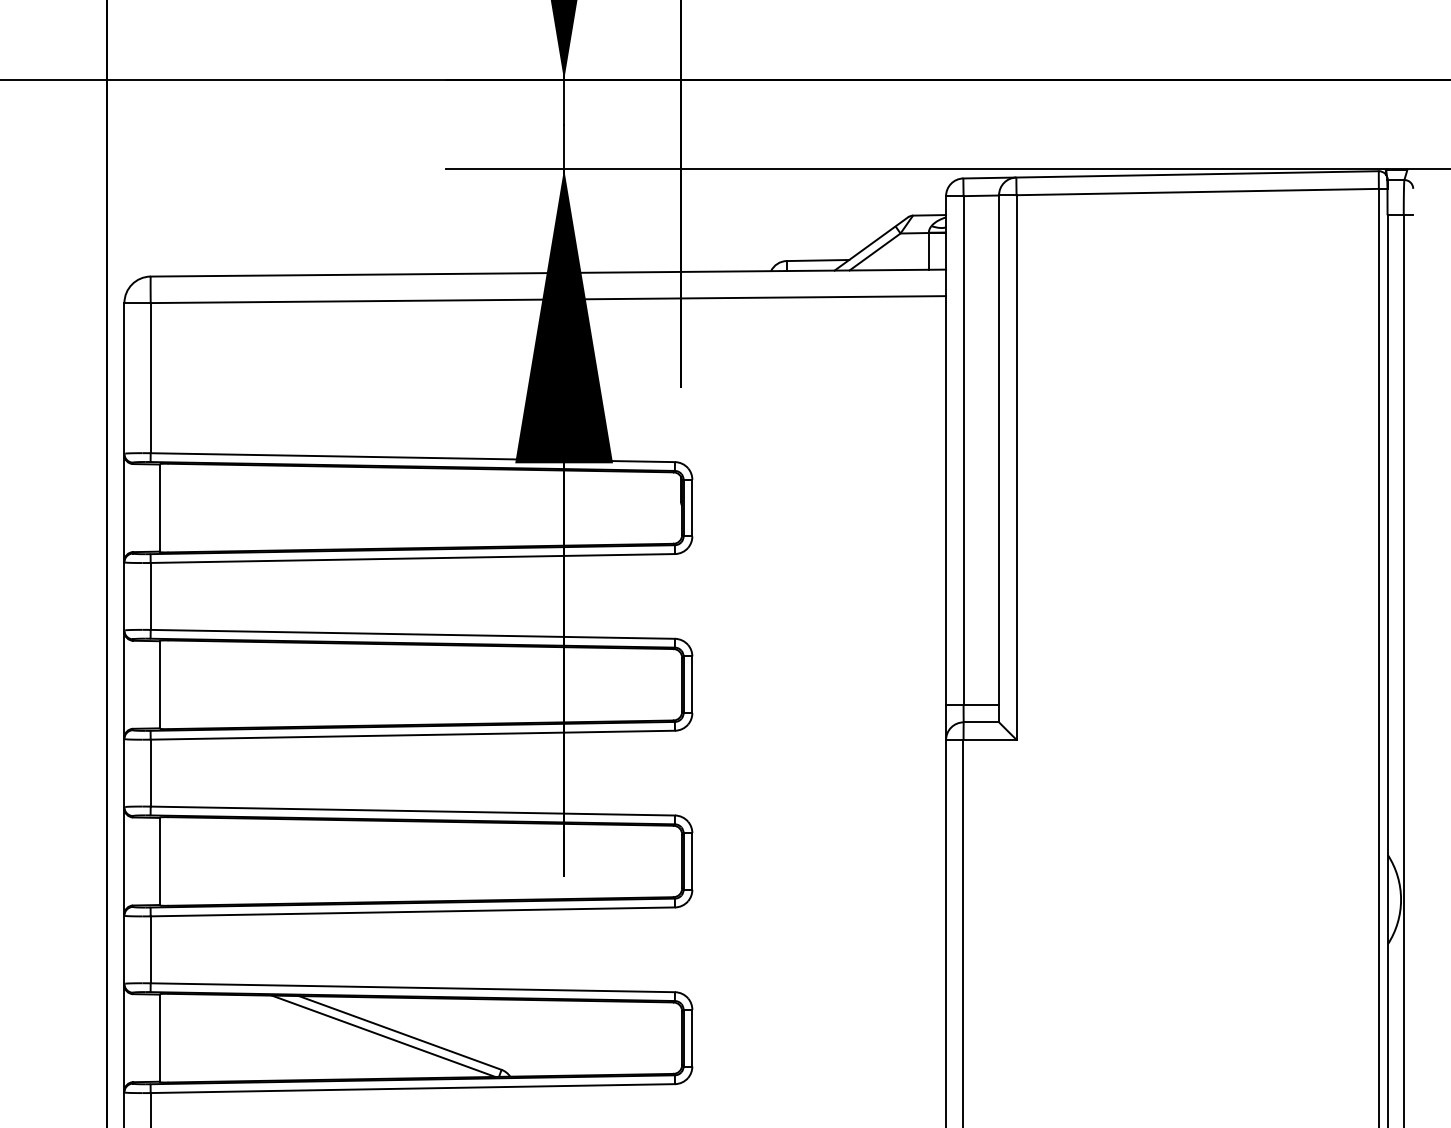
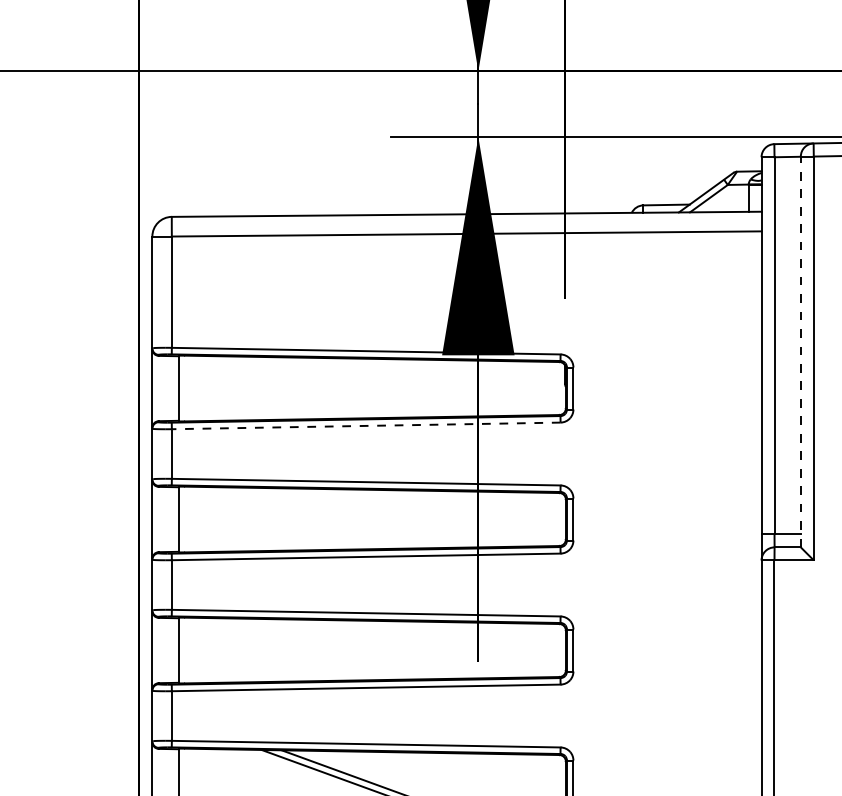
line: (999, 458) -> (801, 351), solid -> dashed
line: (412, 558) -> (365, 425), solid -> dashed

